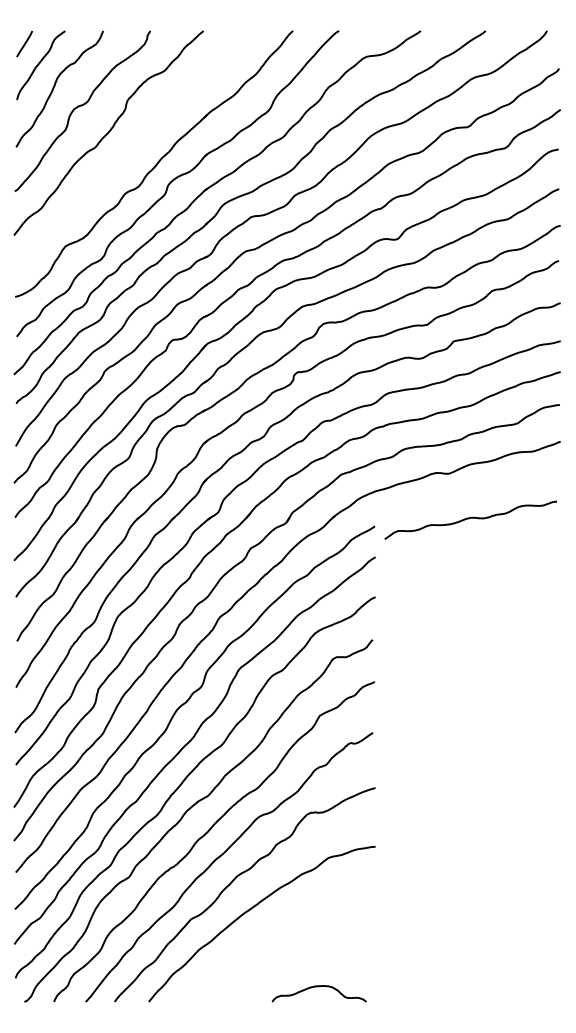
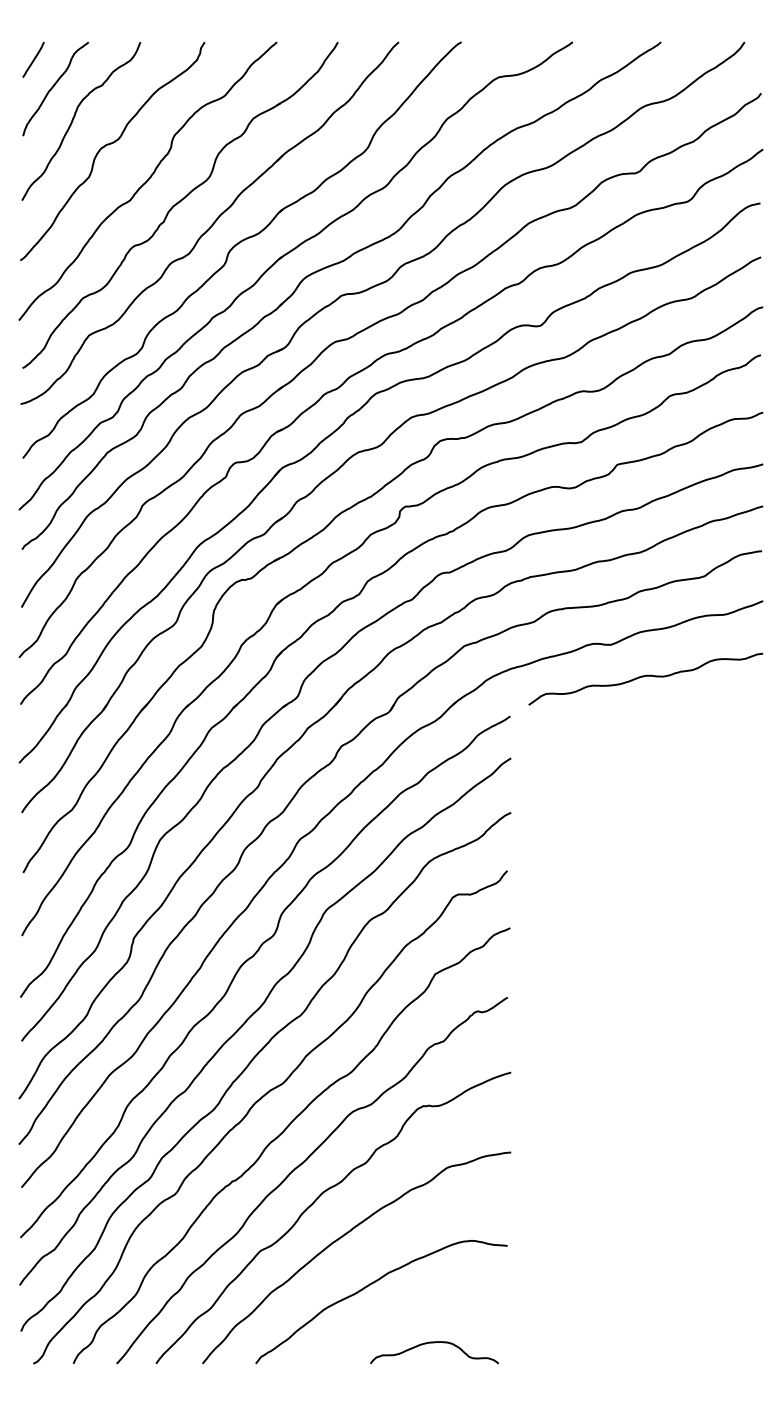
part: (132, 150) -> (180, 205), added
curve: (470, 518) -> (645, 676), moved
curve: (273, 943) -> (372, 1284), added

